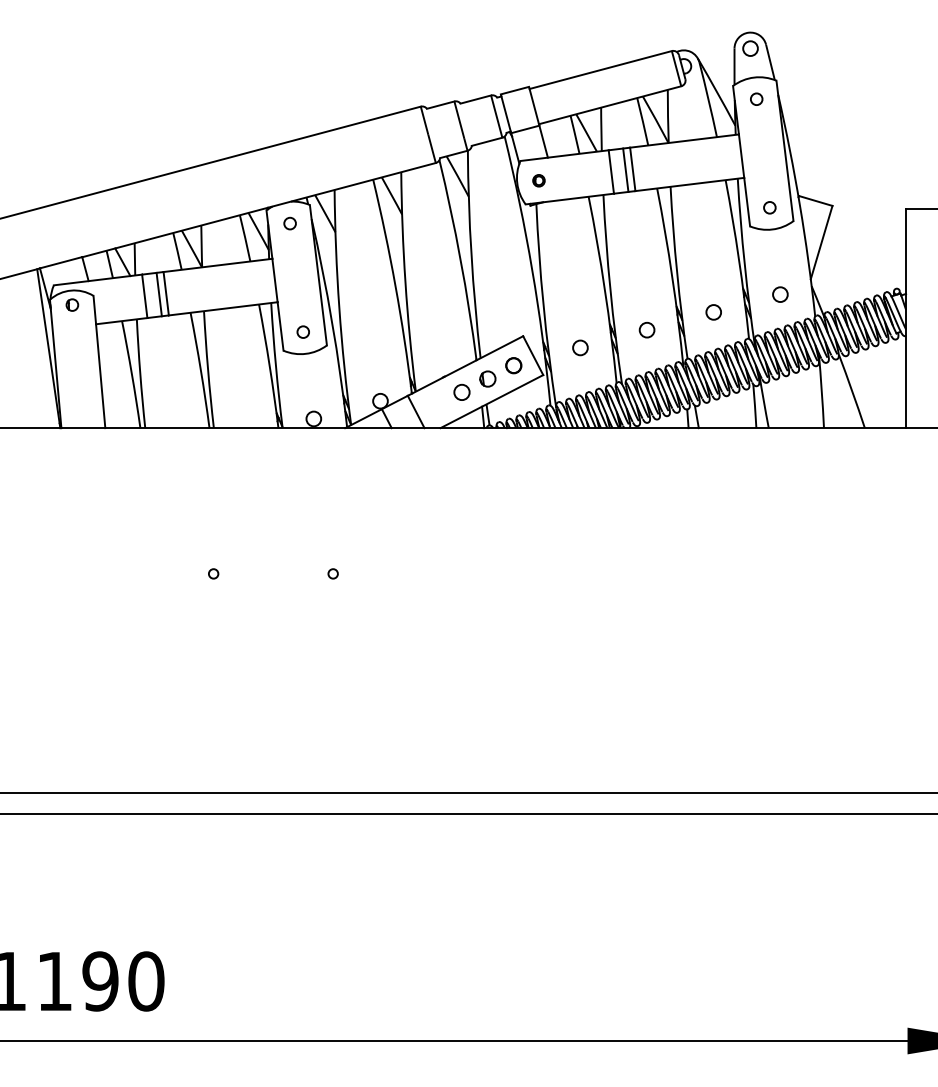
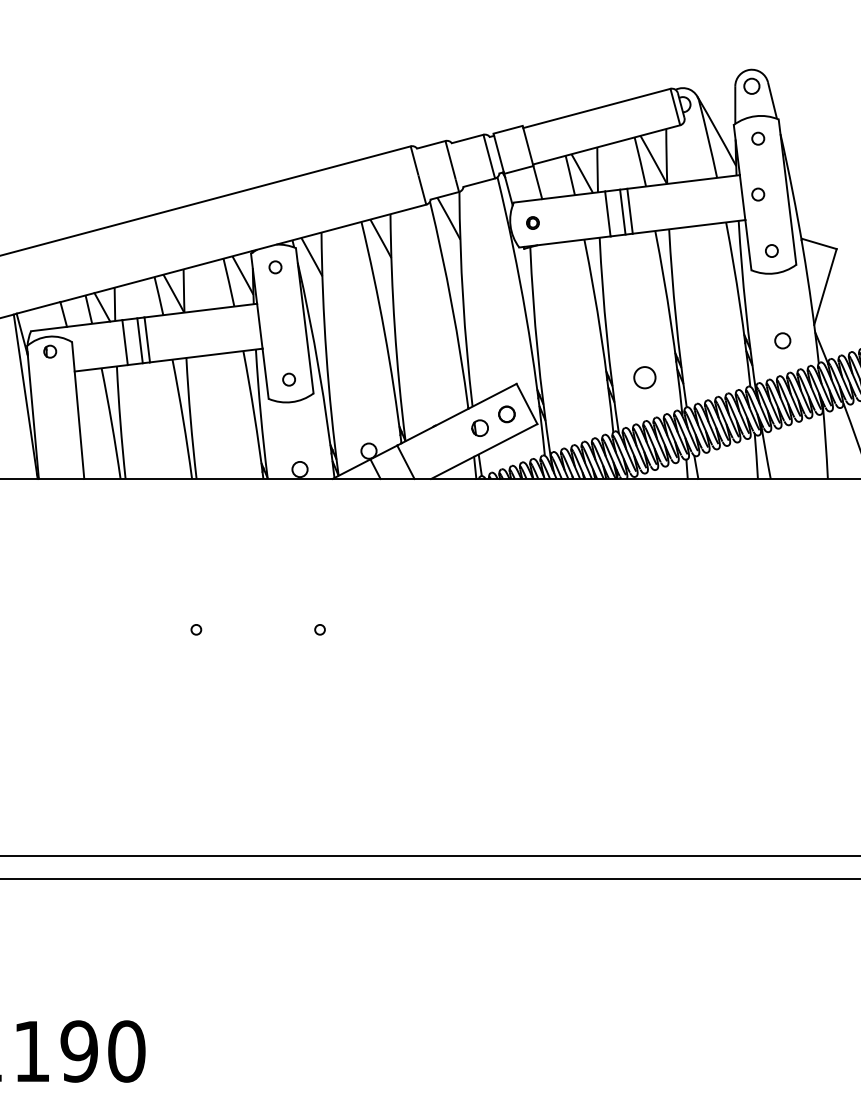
circle: (756, 152) -> (758, 193), added
circle: (713, 312) -> (713, 359), removed
circle: (646, 329) -> (644, 376), size x1.4
circle: (580, 347) -> (575, 395), removed
circle: (461, 391) -> (452, 441), removed

